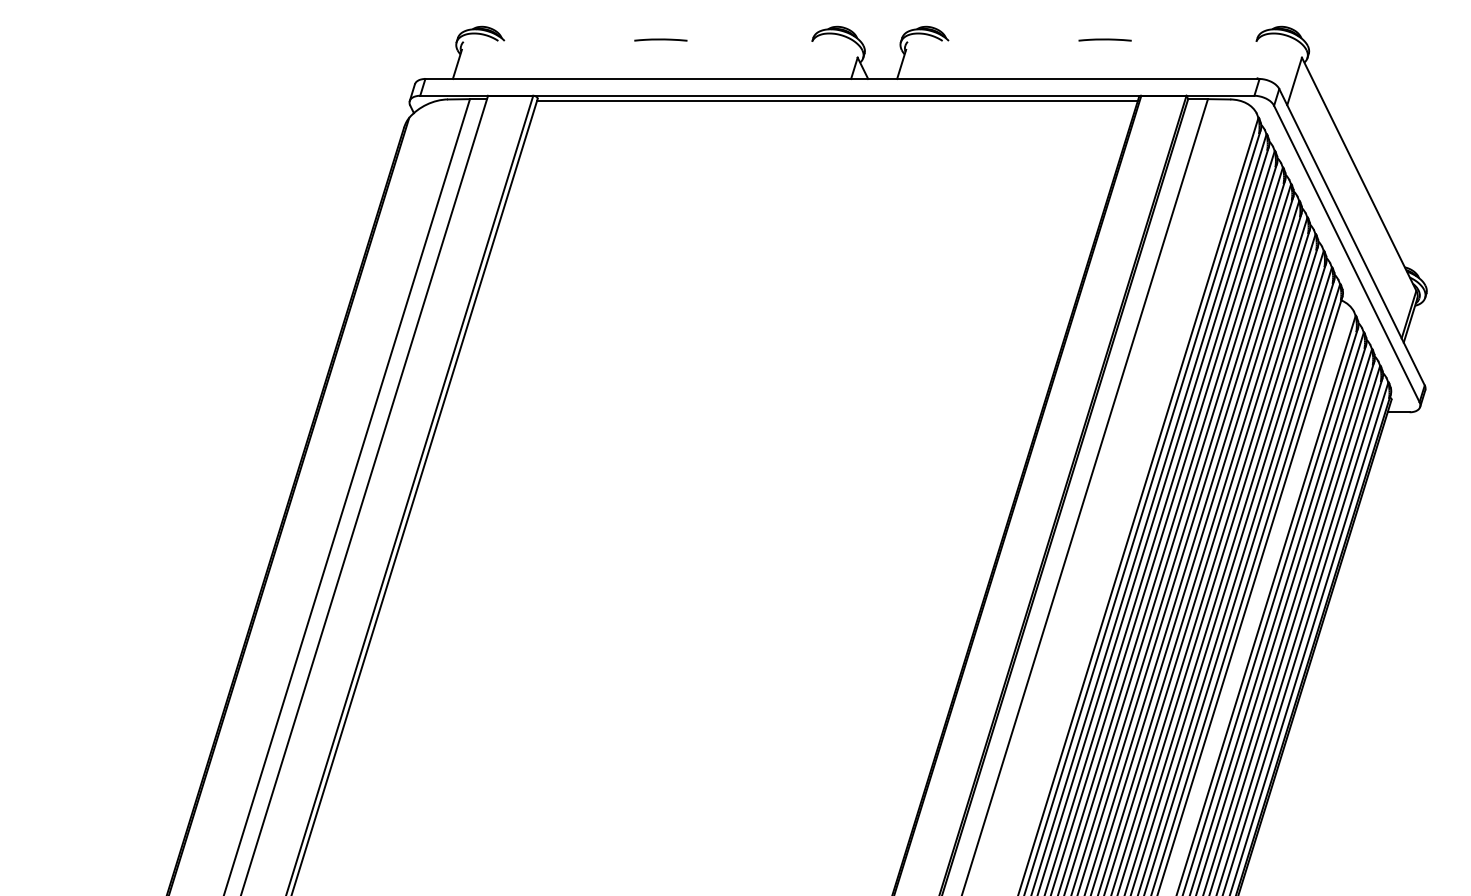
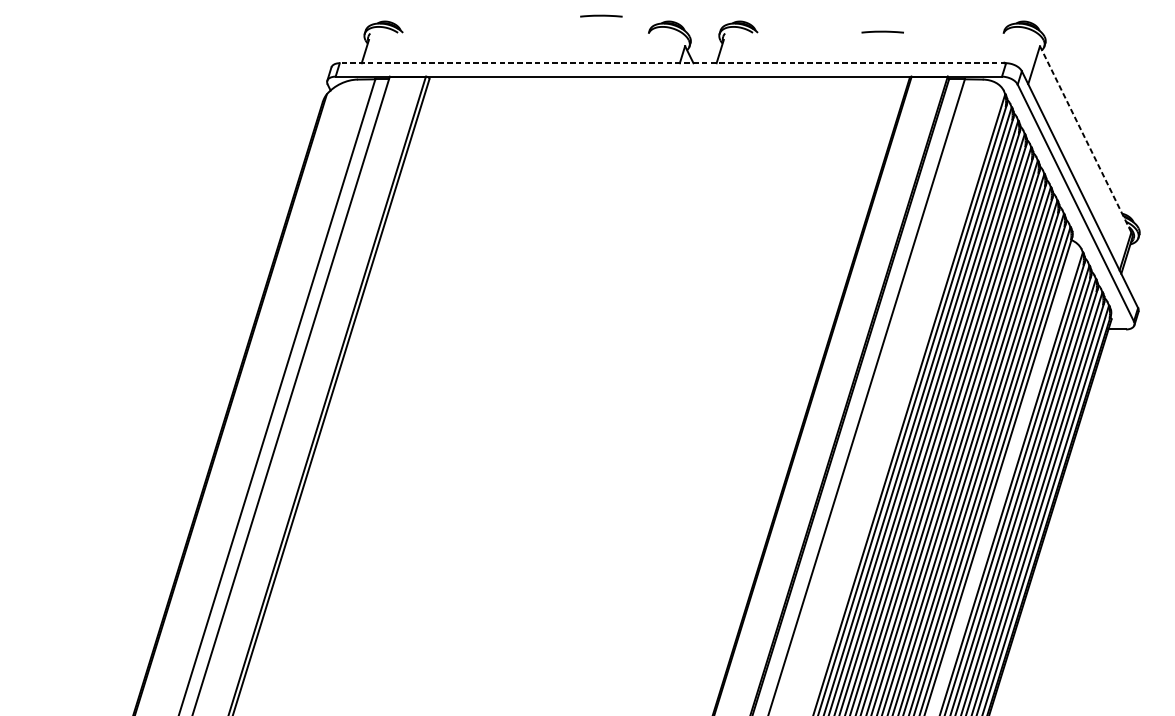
line: (660, 39) -> (601, 15), moved
line: (841, 79) -> (672, 63), solid -> dashed
line: (836, 101) -> (668, 81), removed
line: (1359, 174) -> (1085, 139), solid -> dashed

